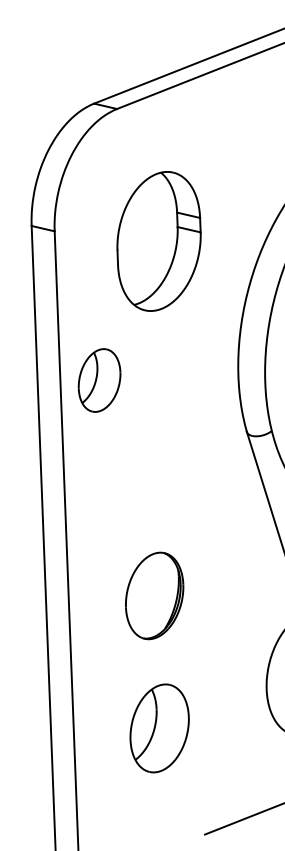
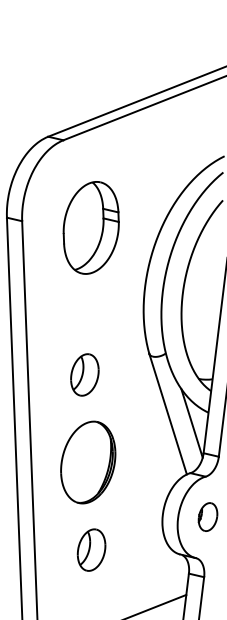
part: (98, 379) -> (84, 374), moved
part: (154, 595) -> (88, 462), size x1.43
part: (159, 727) -> (91, 549), size x0.71

